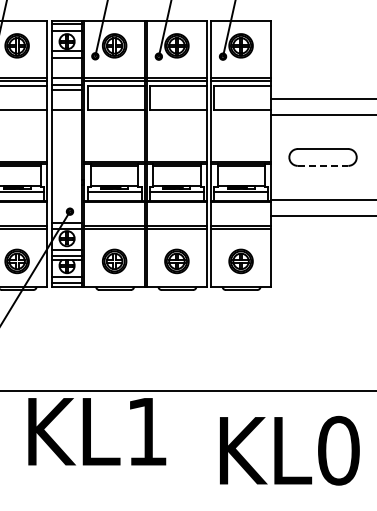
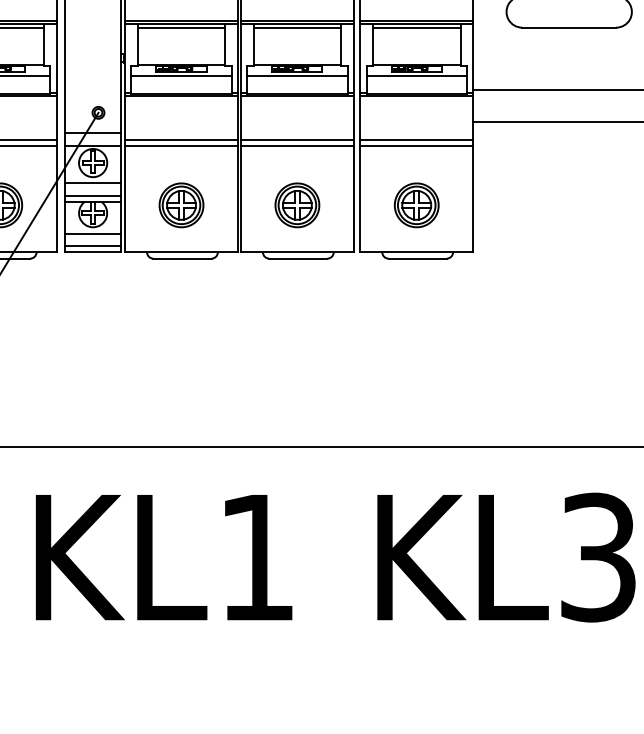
line: (323, 165) -> (570, 26), dashed -> solid
text: (97, 431) -> (164, 557), moved
text: (338, 450) -> (597, 557), KL0 -> KL3

